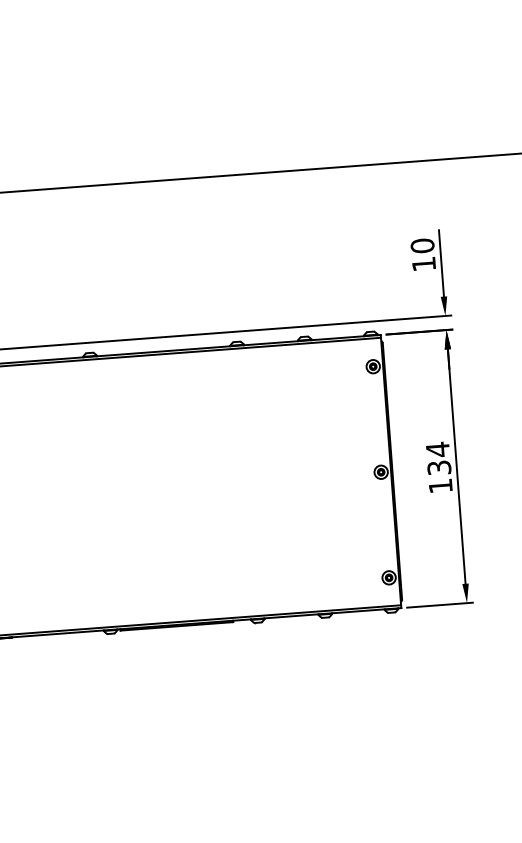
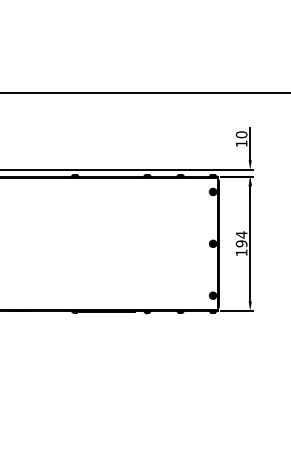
text: (438, 467) -> (241, 243), 134 -> 194

